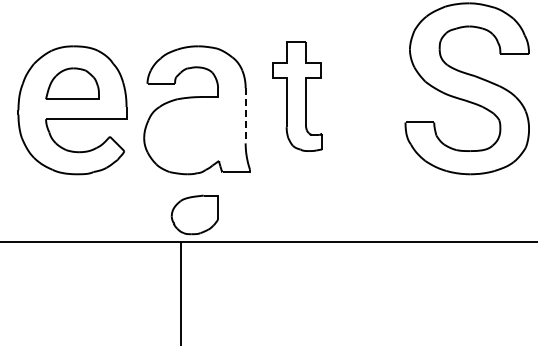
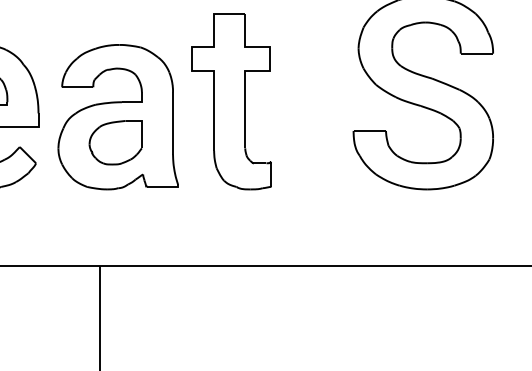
part: (297, 96) -> (231, 101), size x1.43
line: (245, 115) -> (172, 123), dashed -> solid
part: (194, 214) -> (115, 142), moved

